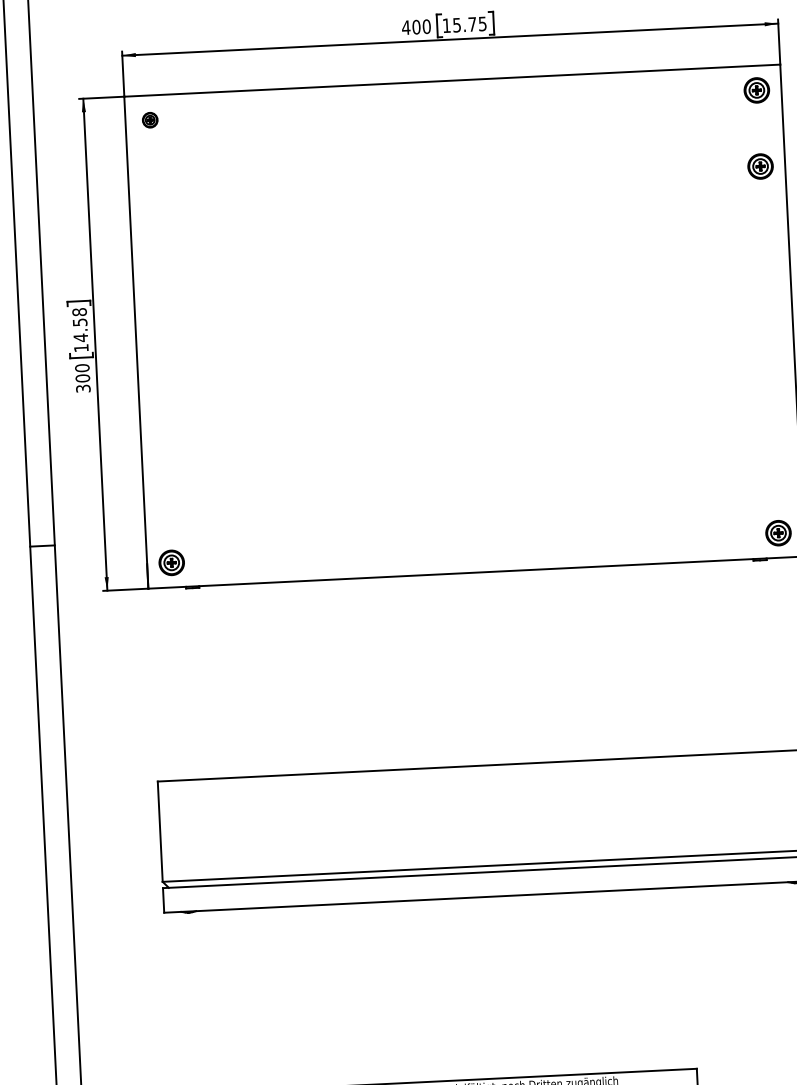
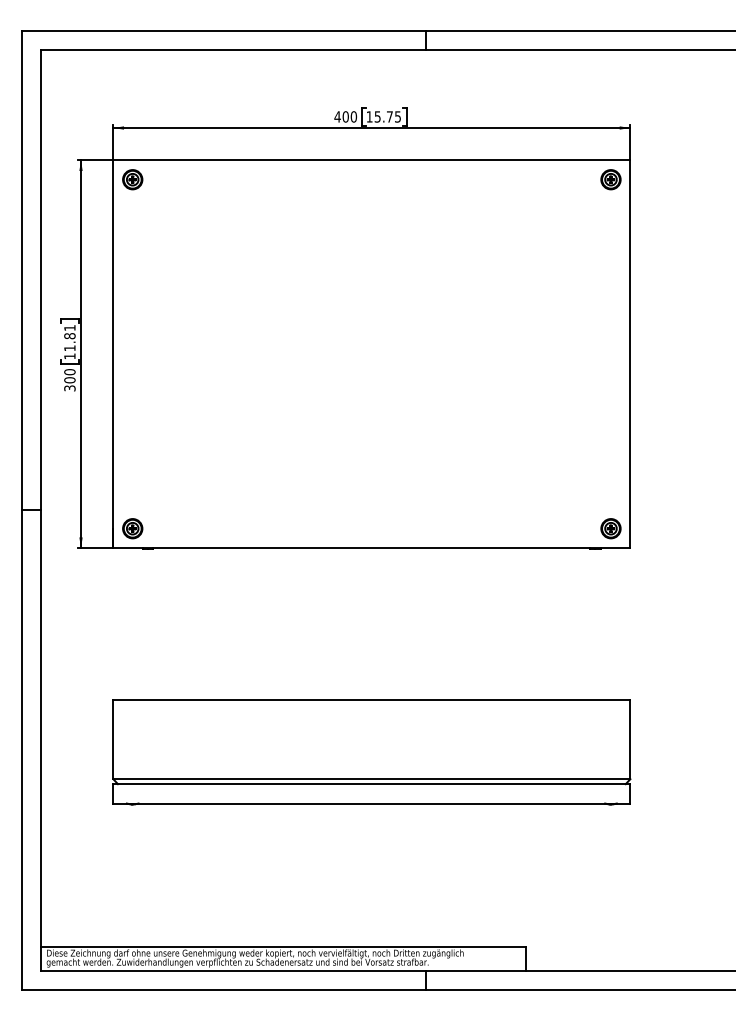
part: (149, 119) -> (132, 179), size x1.67
part: (759, 166) -> (610, 239), removed
text: (79, 325) -> (69, 338), 14.58 -> 11.81

